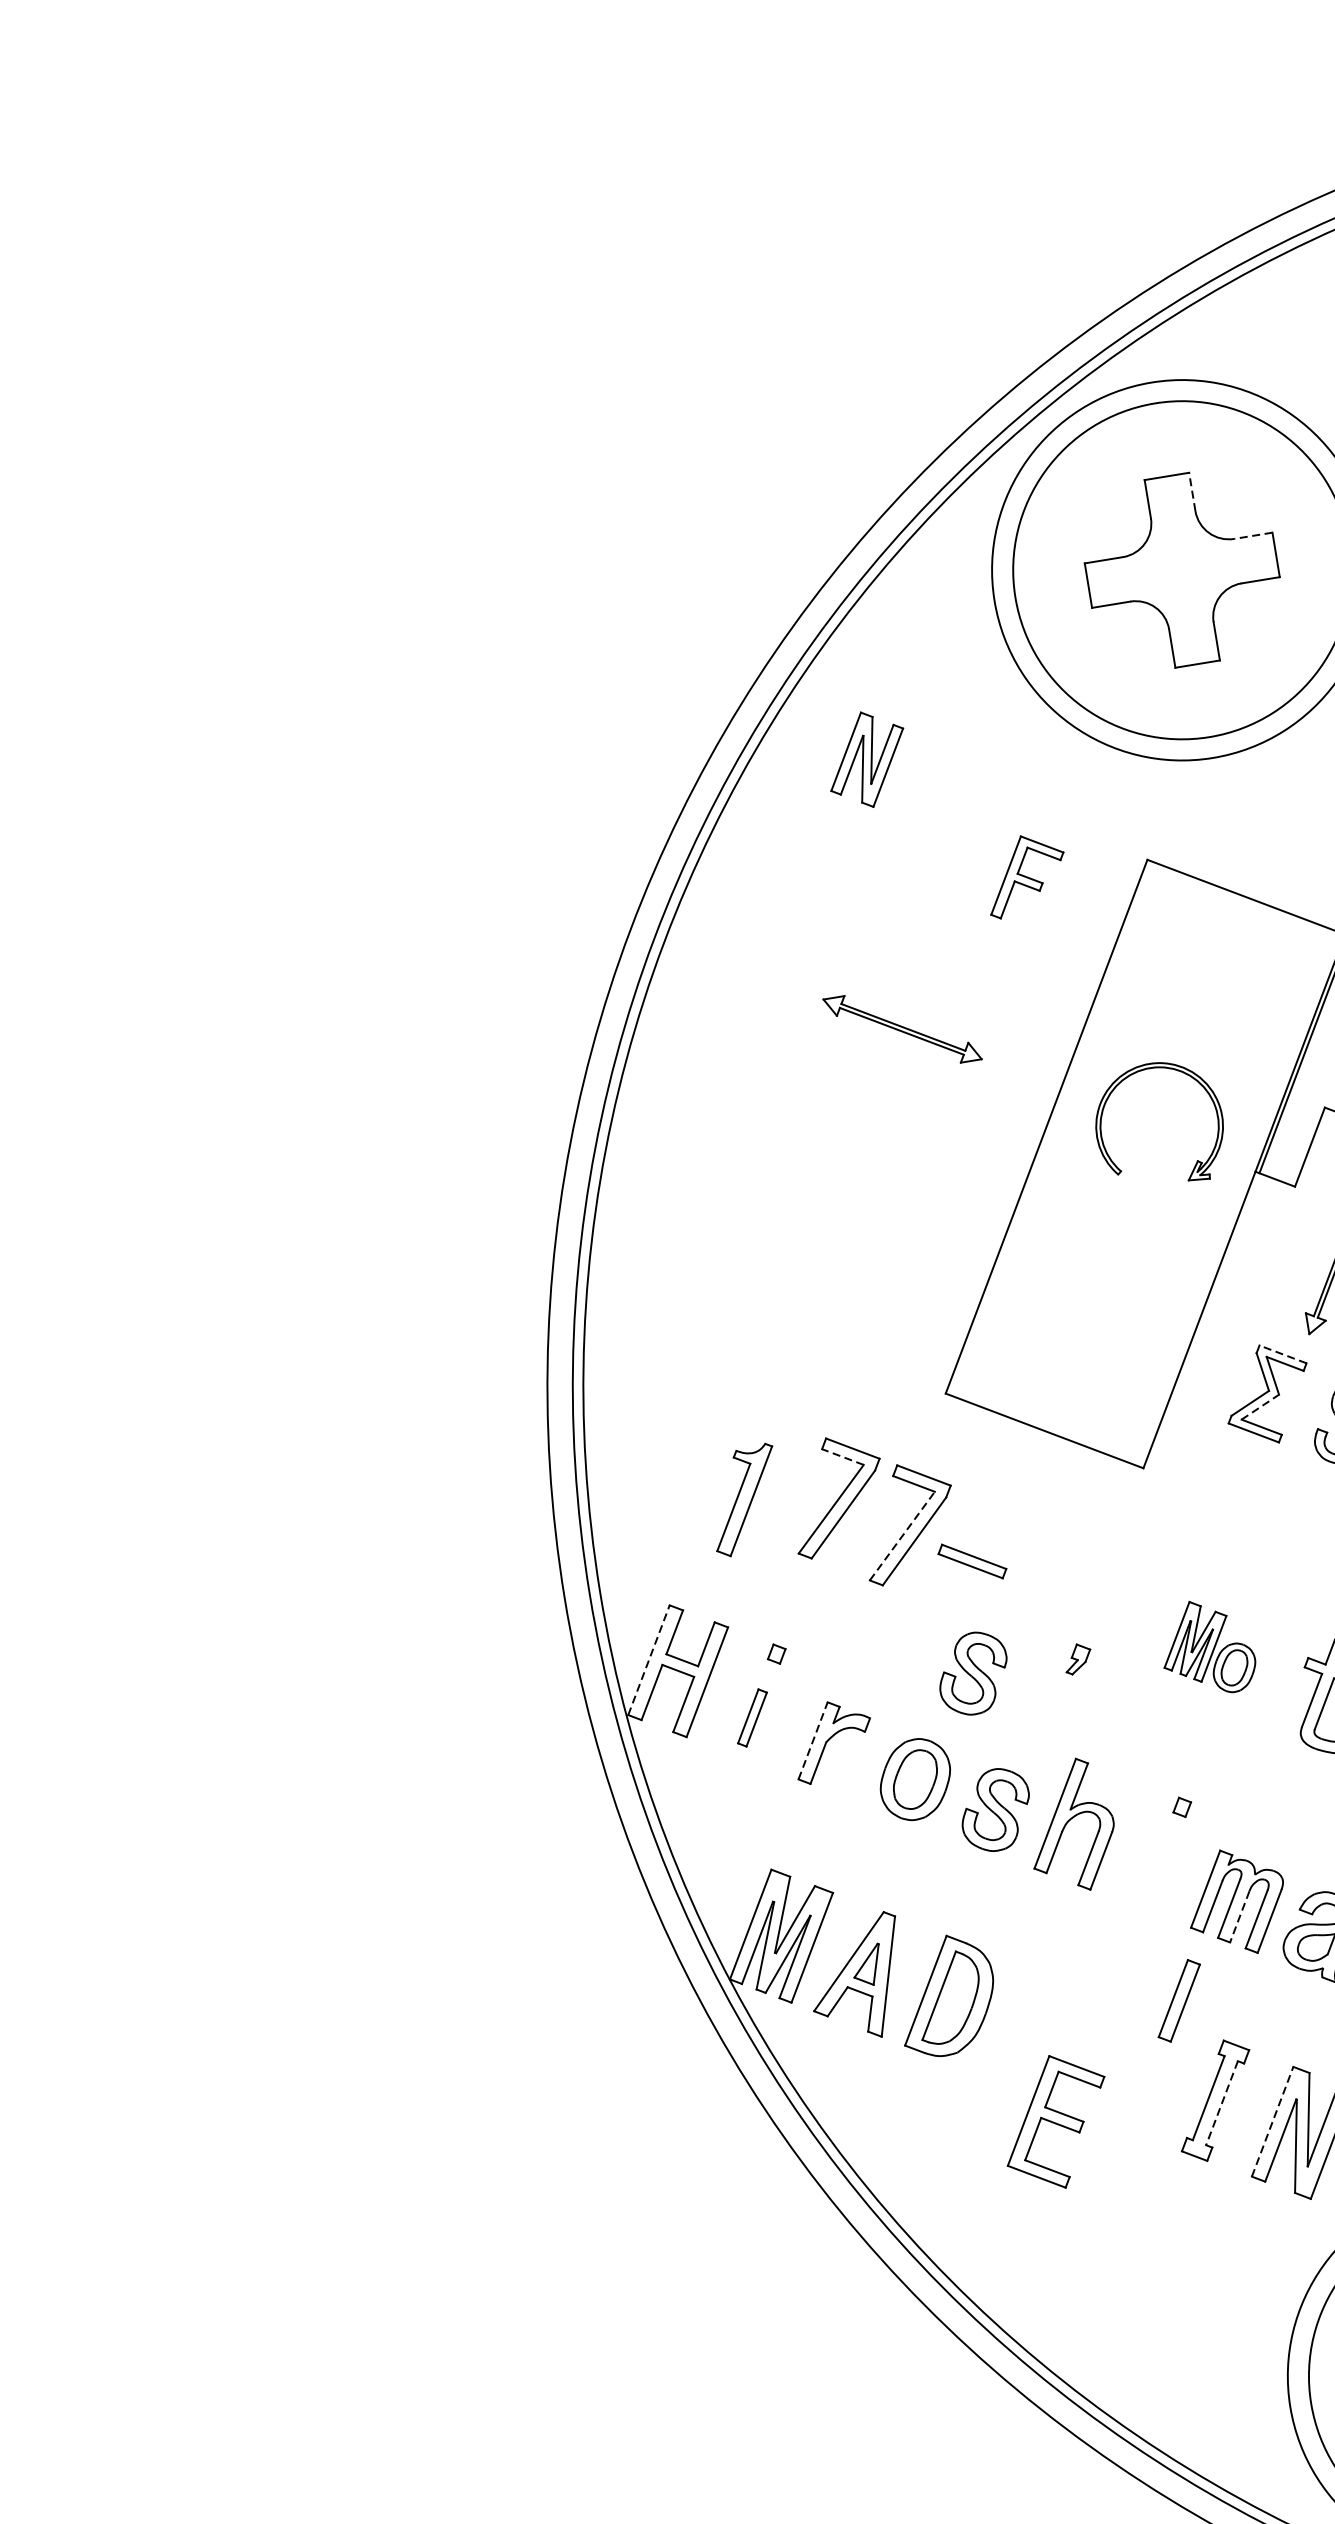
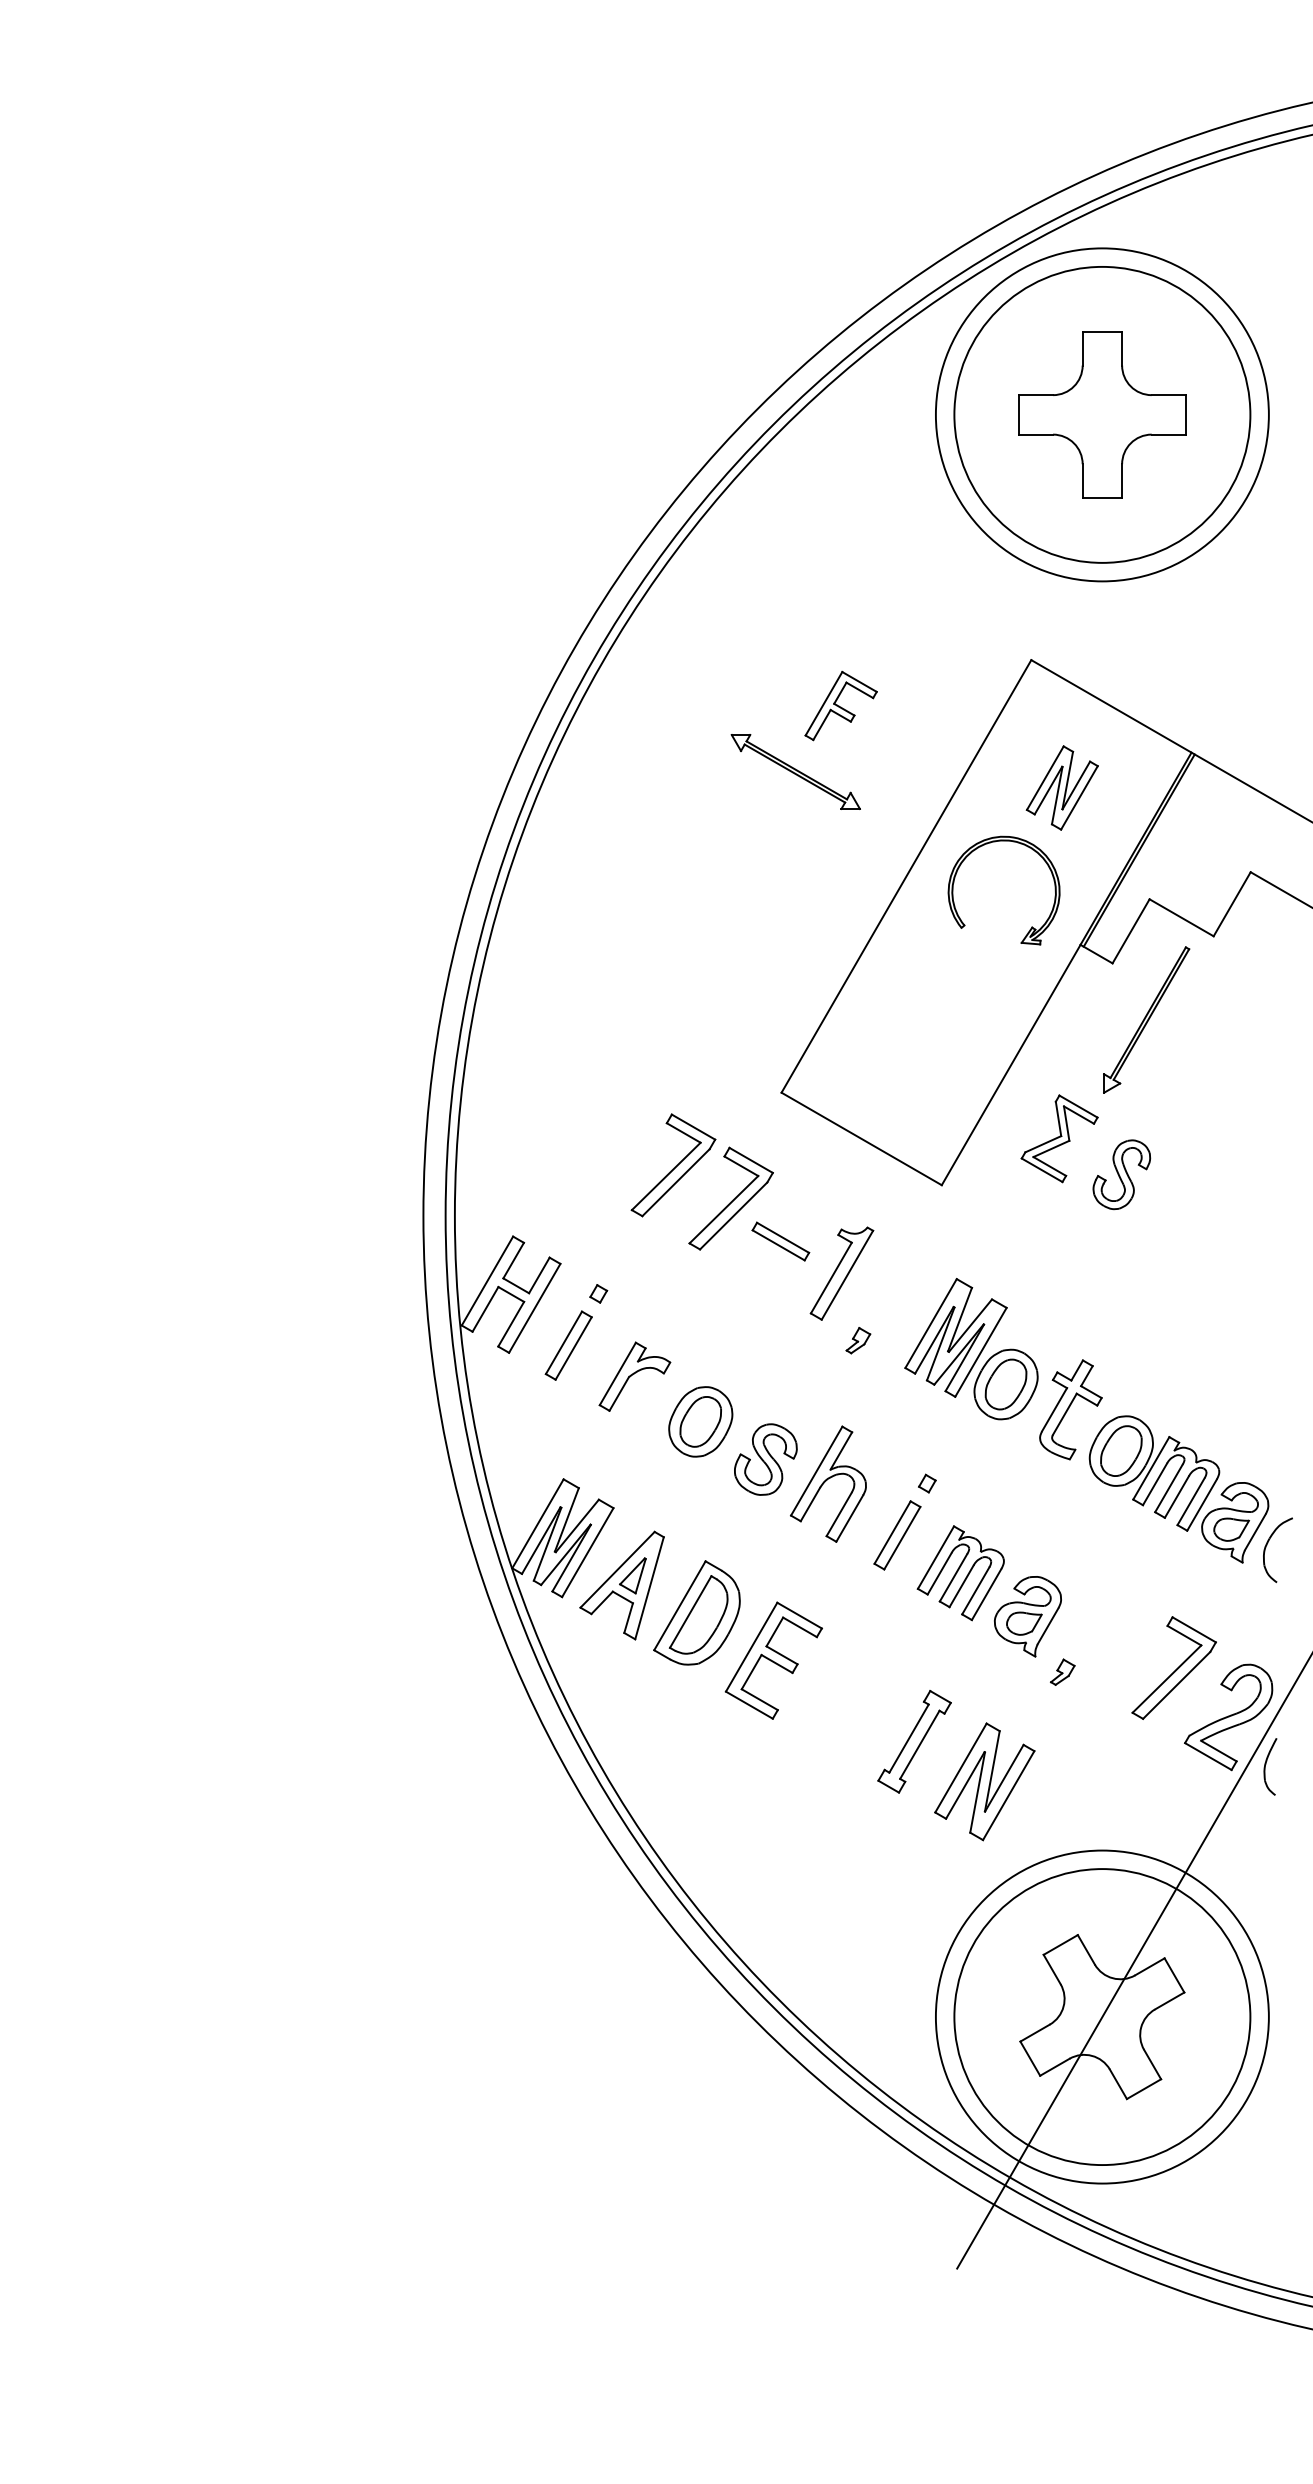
line: (1192, 491) -> (1122, 348), dashed -> solid
line: (1253, 536) -> (1168, 395), dashed -> solid
part: (866, 759) -> (1061, 787), moved
part: (1025, 874) -> (840, 705), moved
line: (1283, 1354) -> (1078, 1106), dashed -> solid
line: (1260, 1406) -> (1051, 1148), dashed -> solid
line: (842, 1456) -> (683, 1132), dashed -> solid
part: (744, 1500) -> (841, 1273), moved
line: (902, 1535) -> (724, 1209), dashed -> solid
part: (1207, 1648) -> (971, 1349), size x1.67
line: (648, 1659) -> (487, 1280), dashed -> solid
part: (973, 1673) -> (765, 1338), removed
part: (752, 1717) -> (568, 1345), size x1.43
line: (813, 1740) -> (618, 1373), dashed -> solid
line: (1239, 1917) -> (961, 1586), dashed -> solid
part: (1179, 2000) -> (897, 1535), moved
line: (1221, 2104) -> (919, 1745), dashed -> solid
part: (1055, 2121) -> (773, 1660), moved
line: (1273, 2121) -> (961, 1767), dashed -> solid

